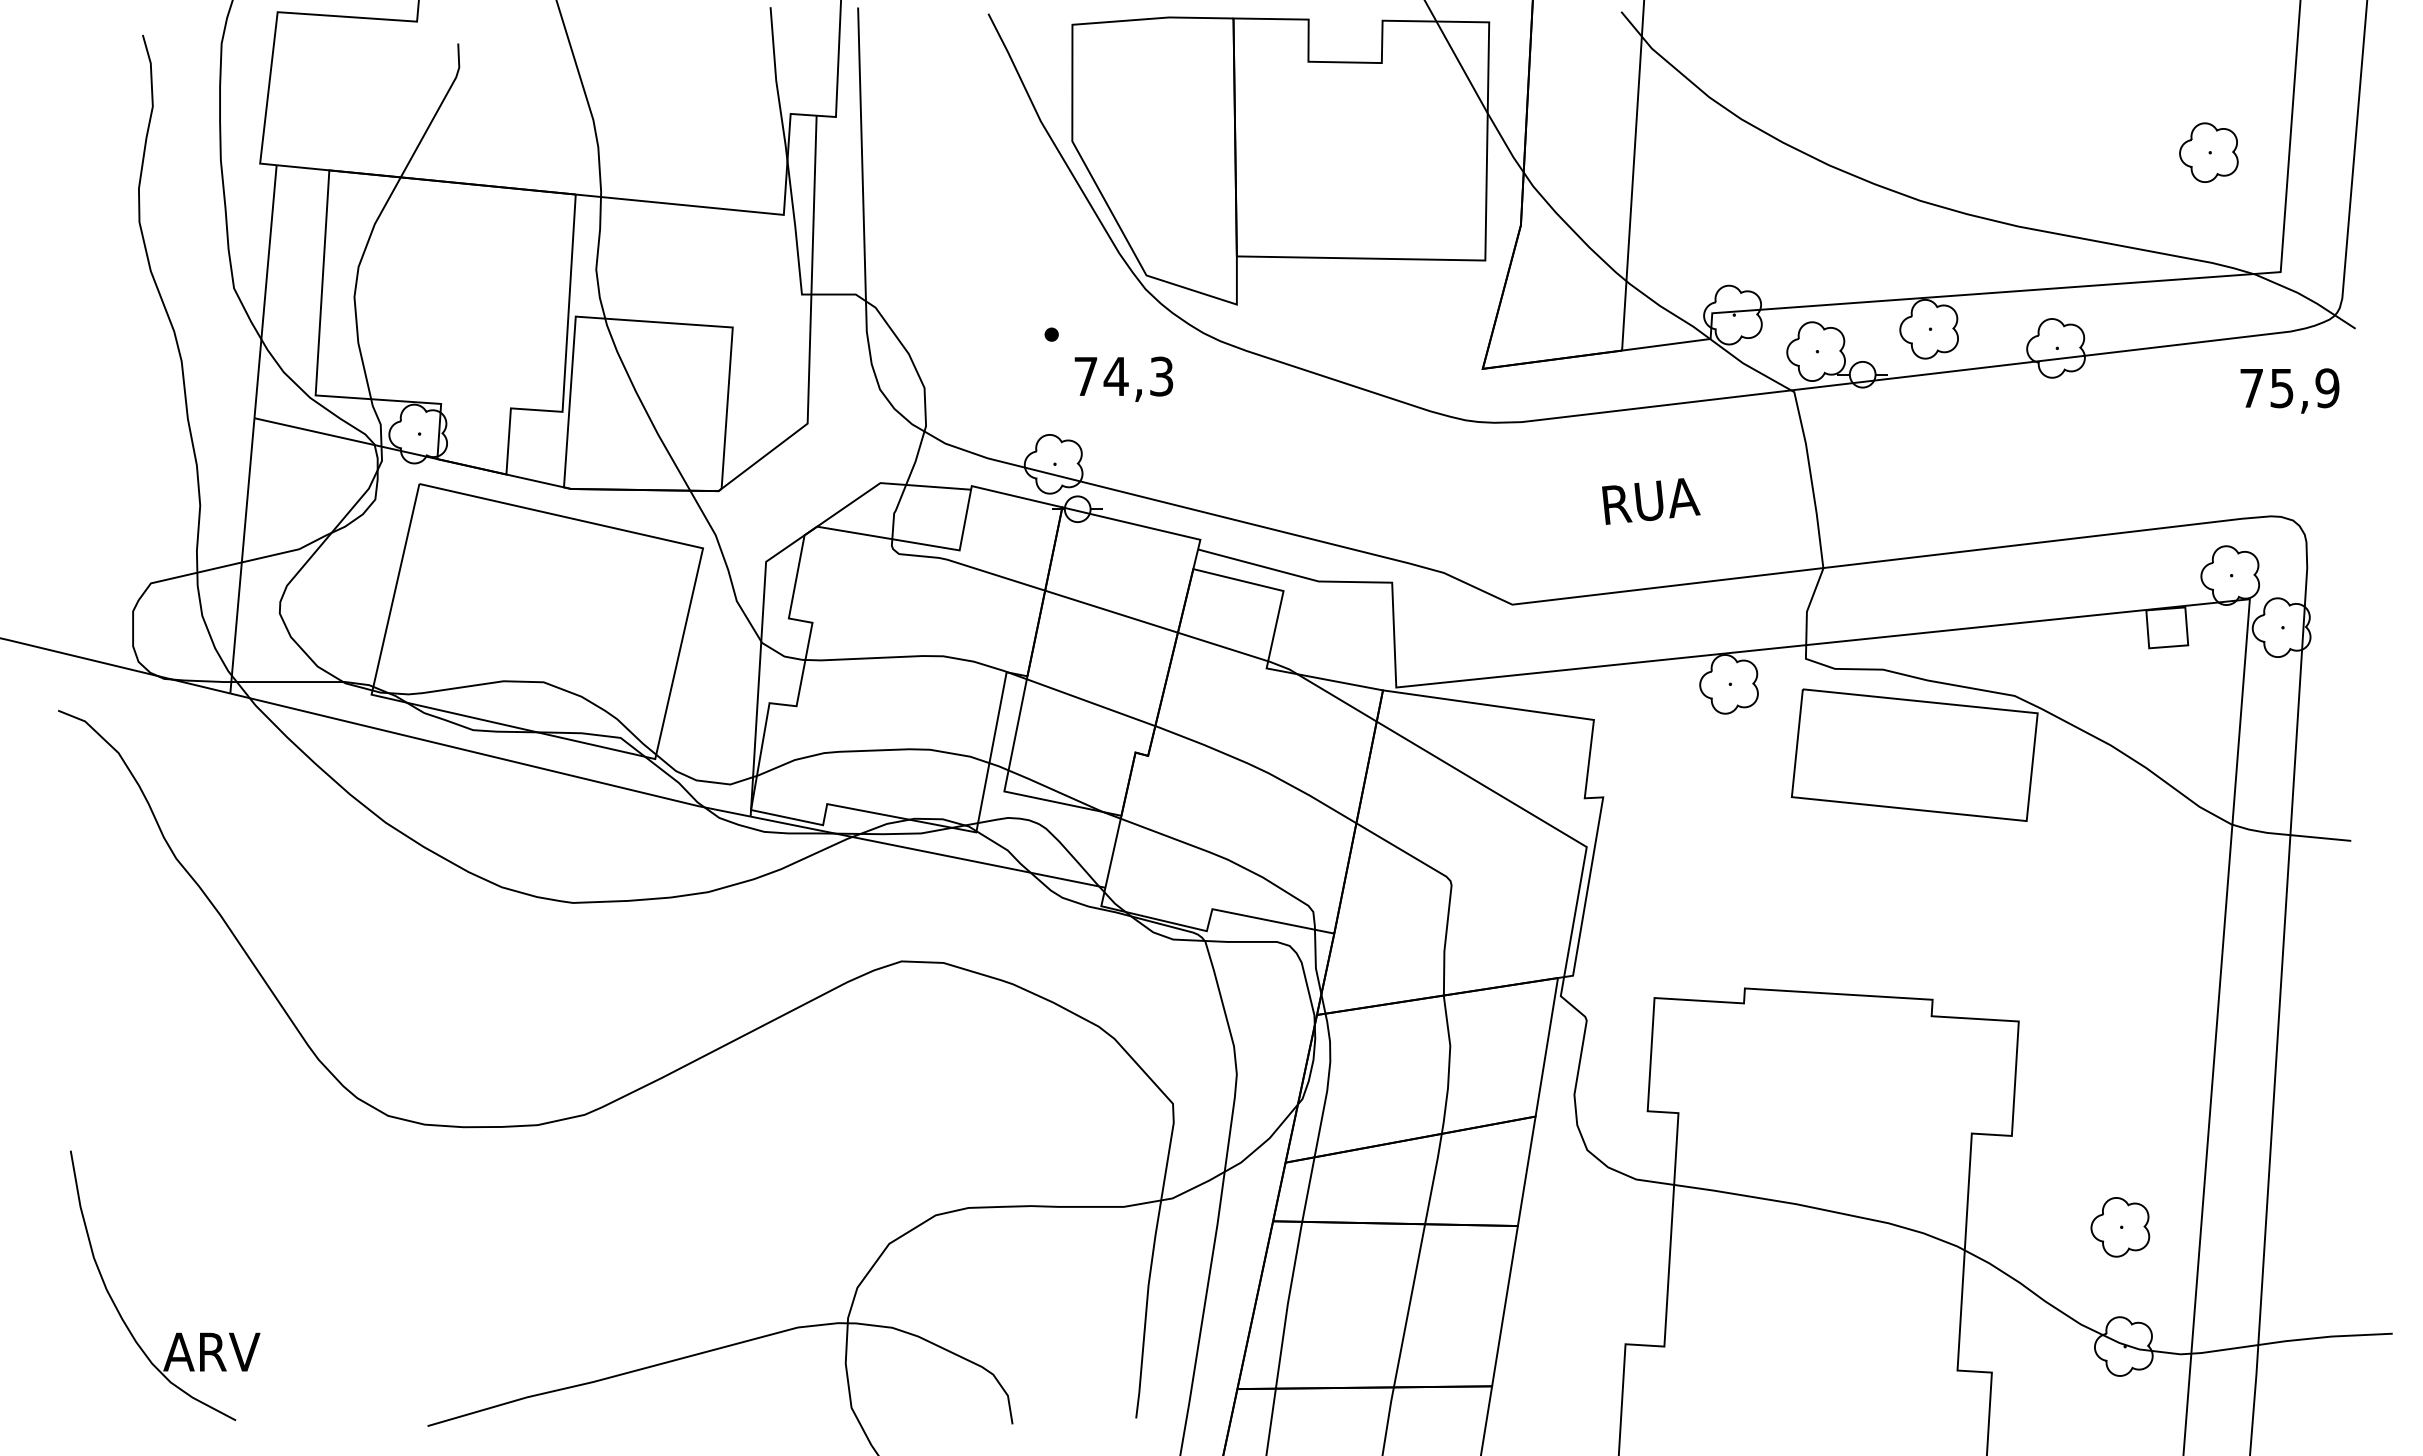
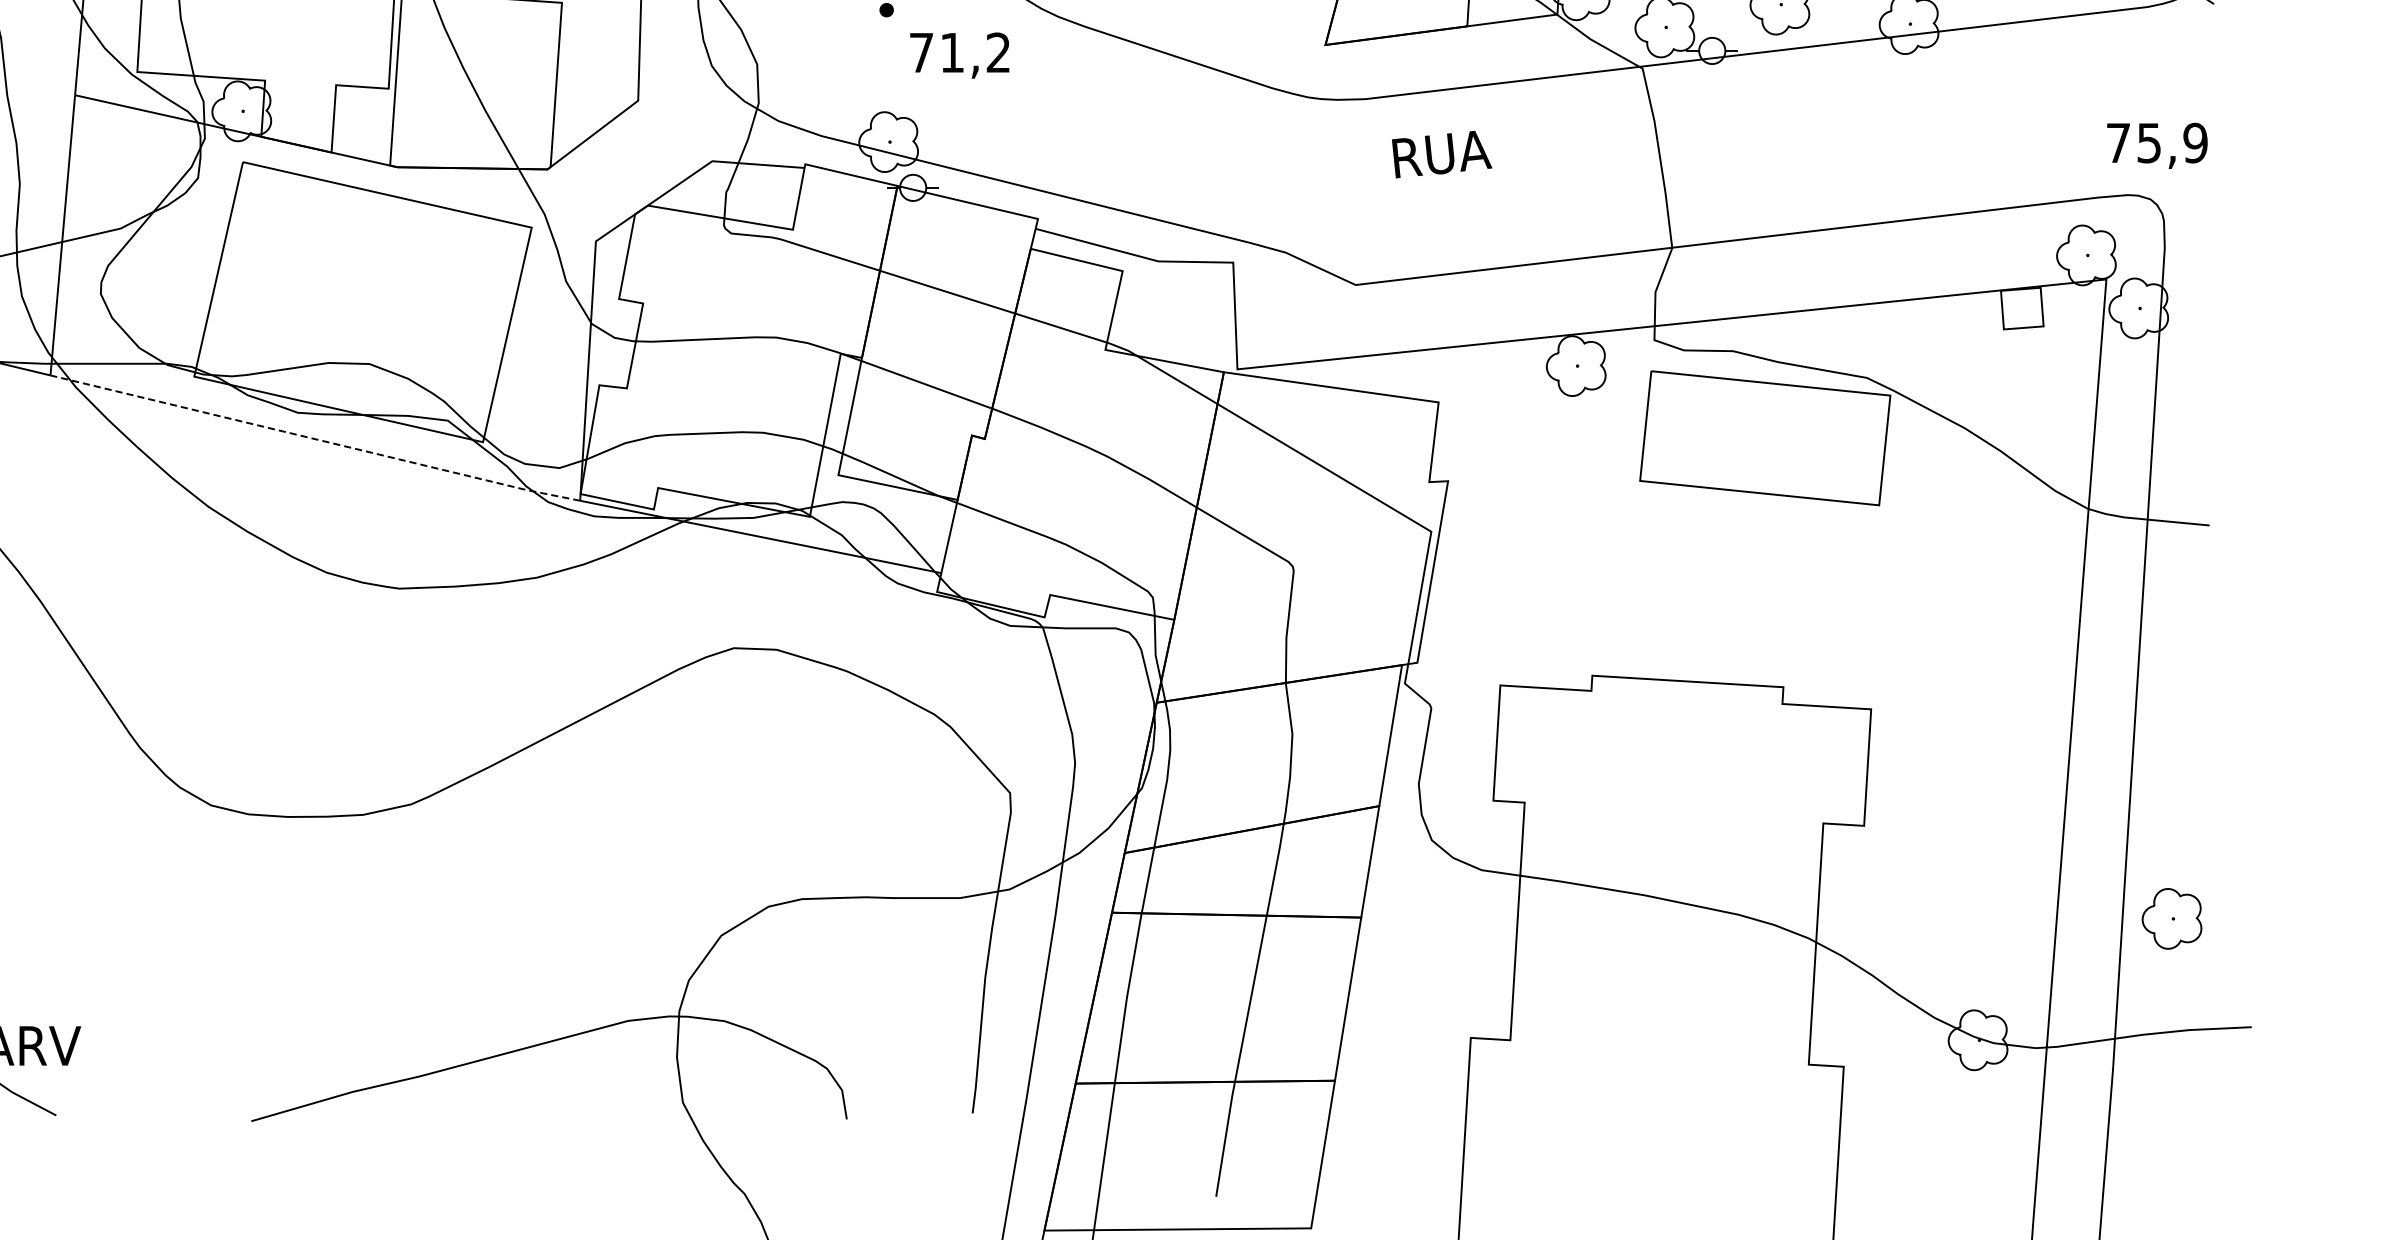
text: (1138, 376) -> (975, 52), 74,3 -> 71,2
text: (2289, 390) -> (2156, 145), moved
text: (1651, 501) -> (1442, 154), moved
line: (490, 756) -> (315, 439), solid -> dashed
part: (2120, 1227) -> (2172, 919), moved

